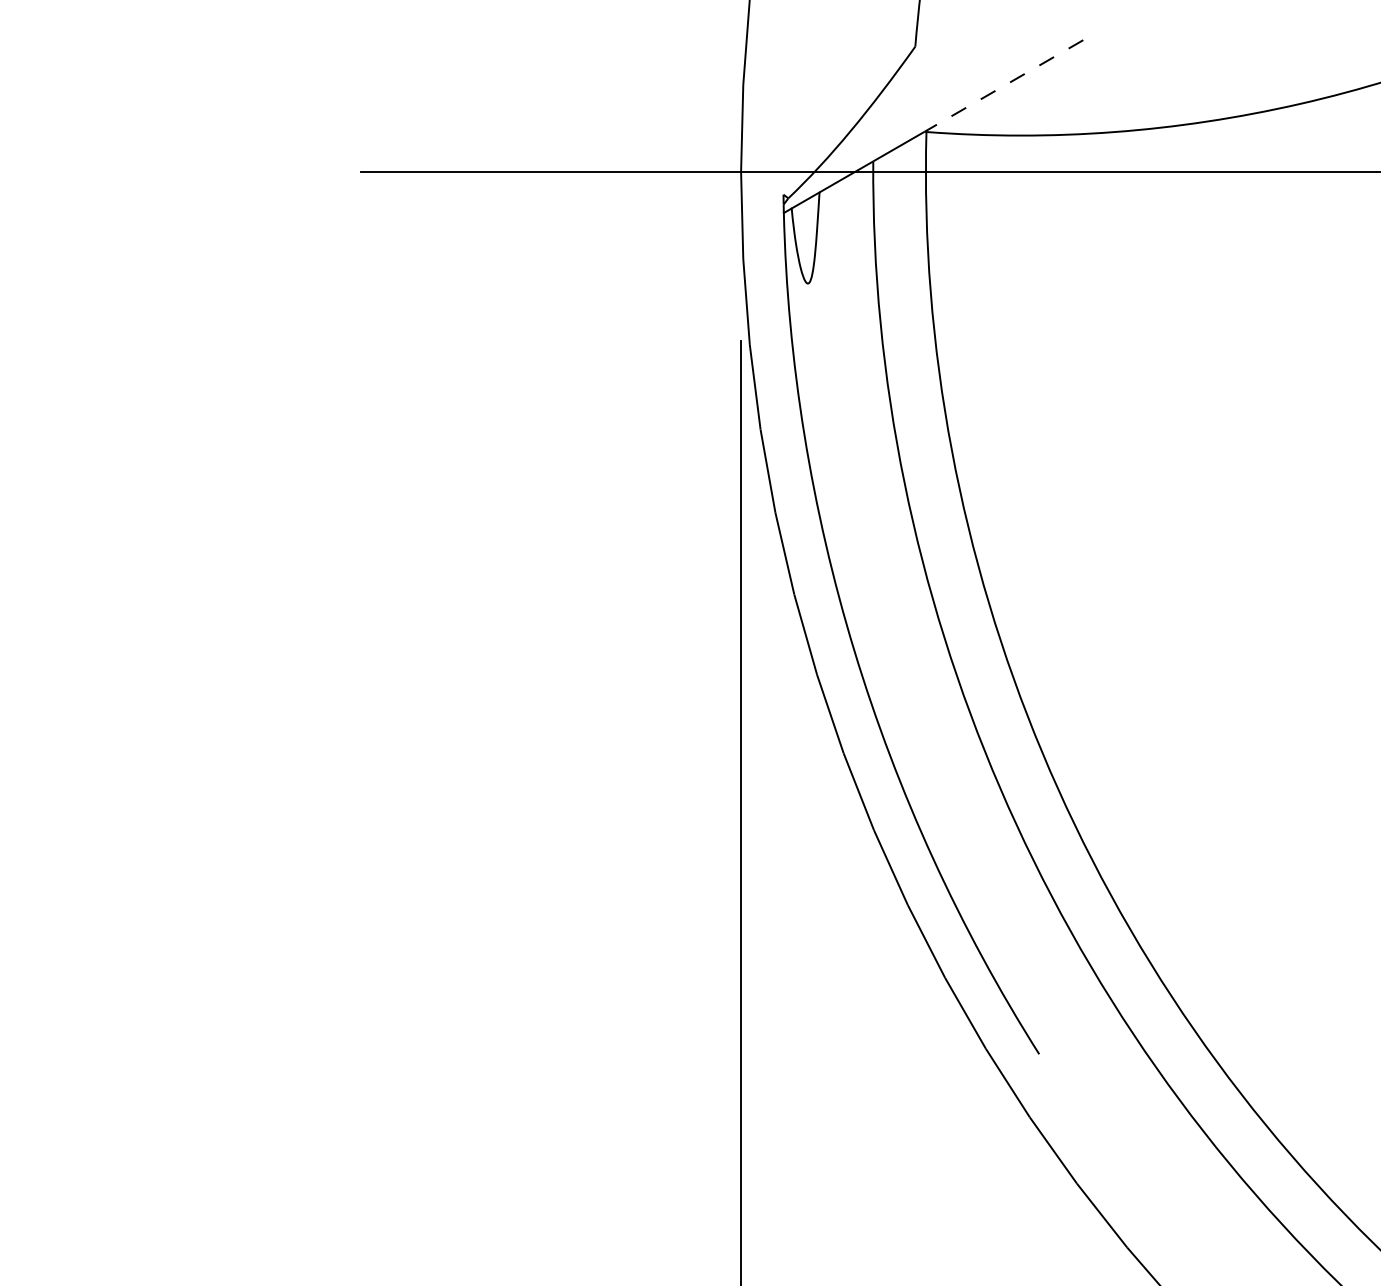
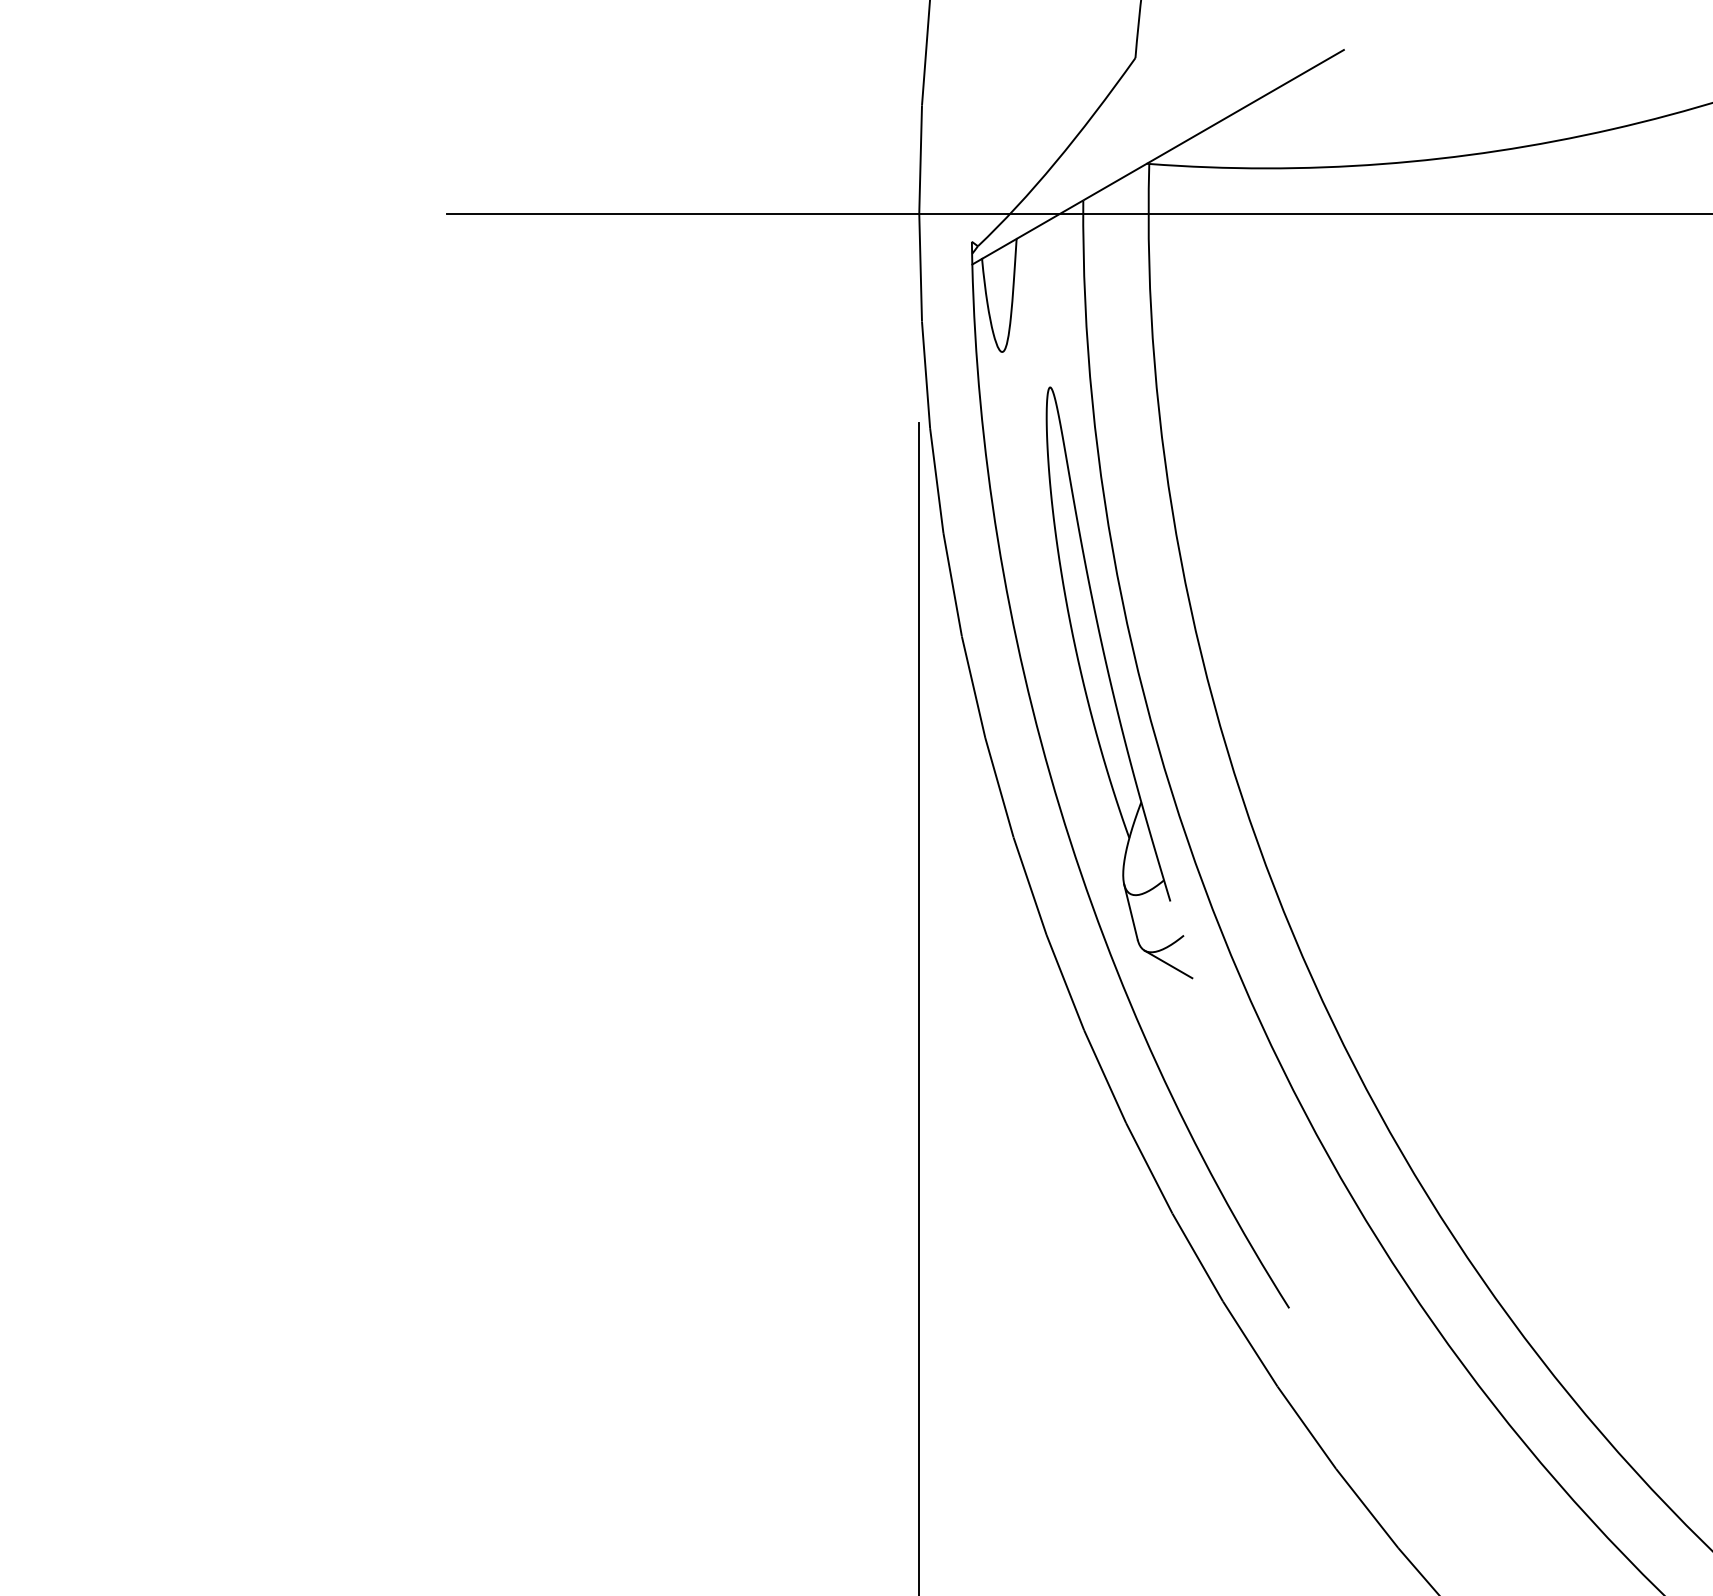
line: (1004, 85) -> (1246, 106), dashed -> solid
part: (902, 550) -> (1119, 683), added

